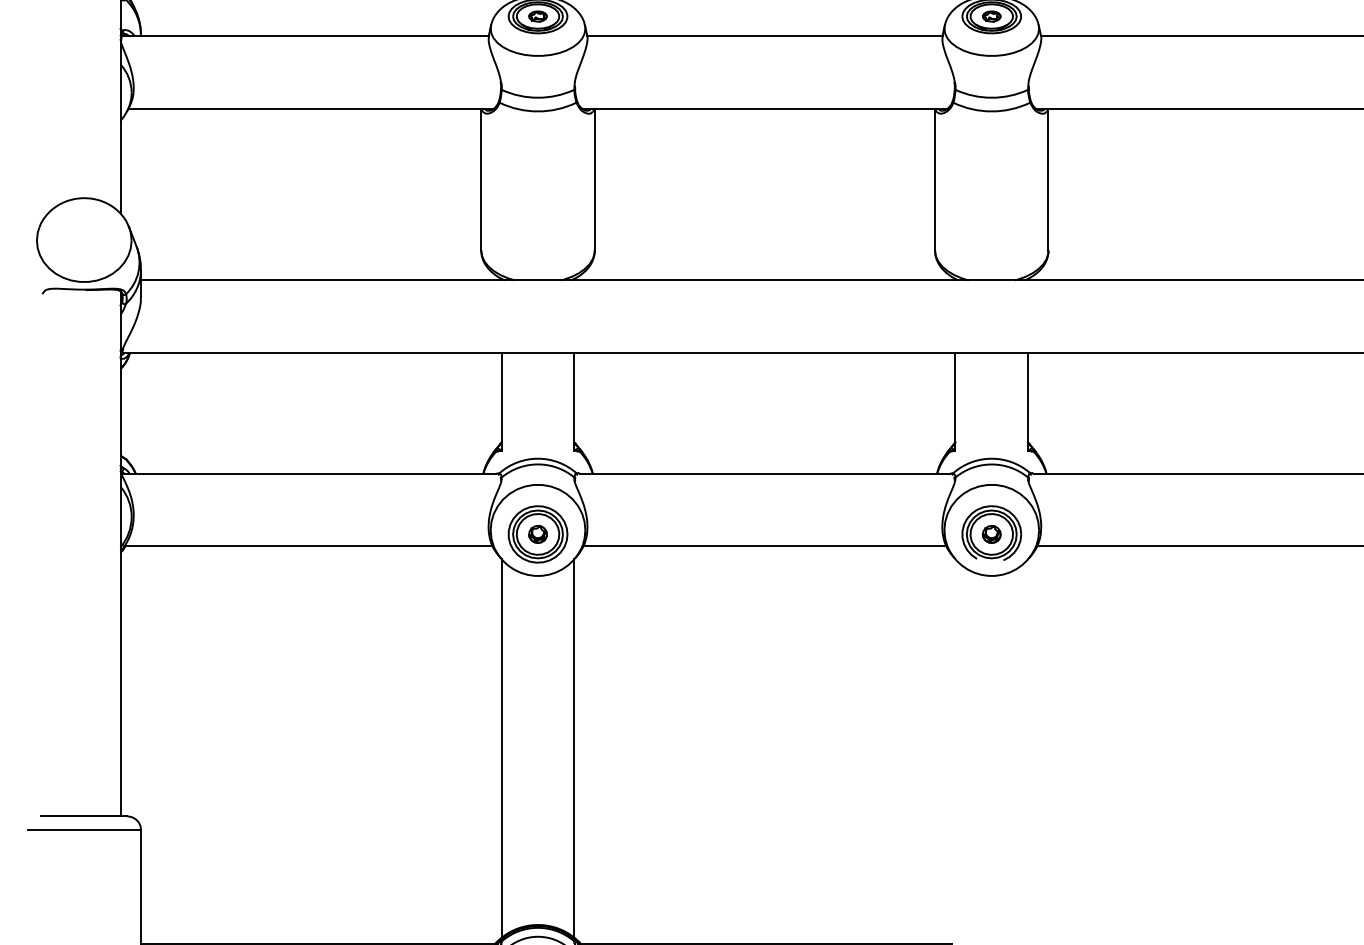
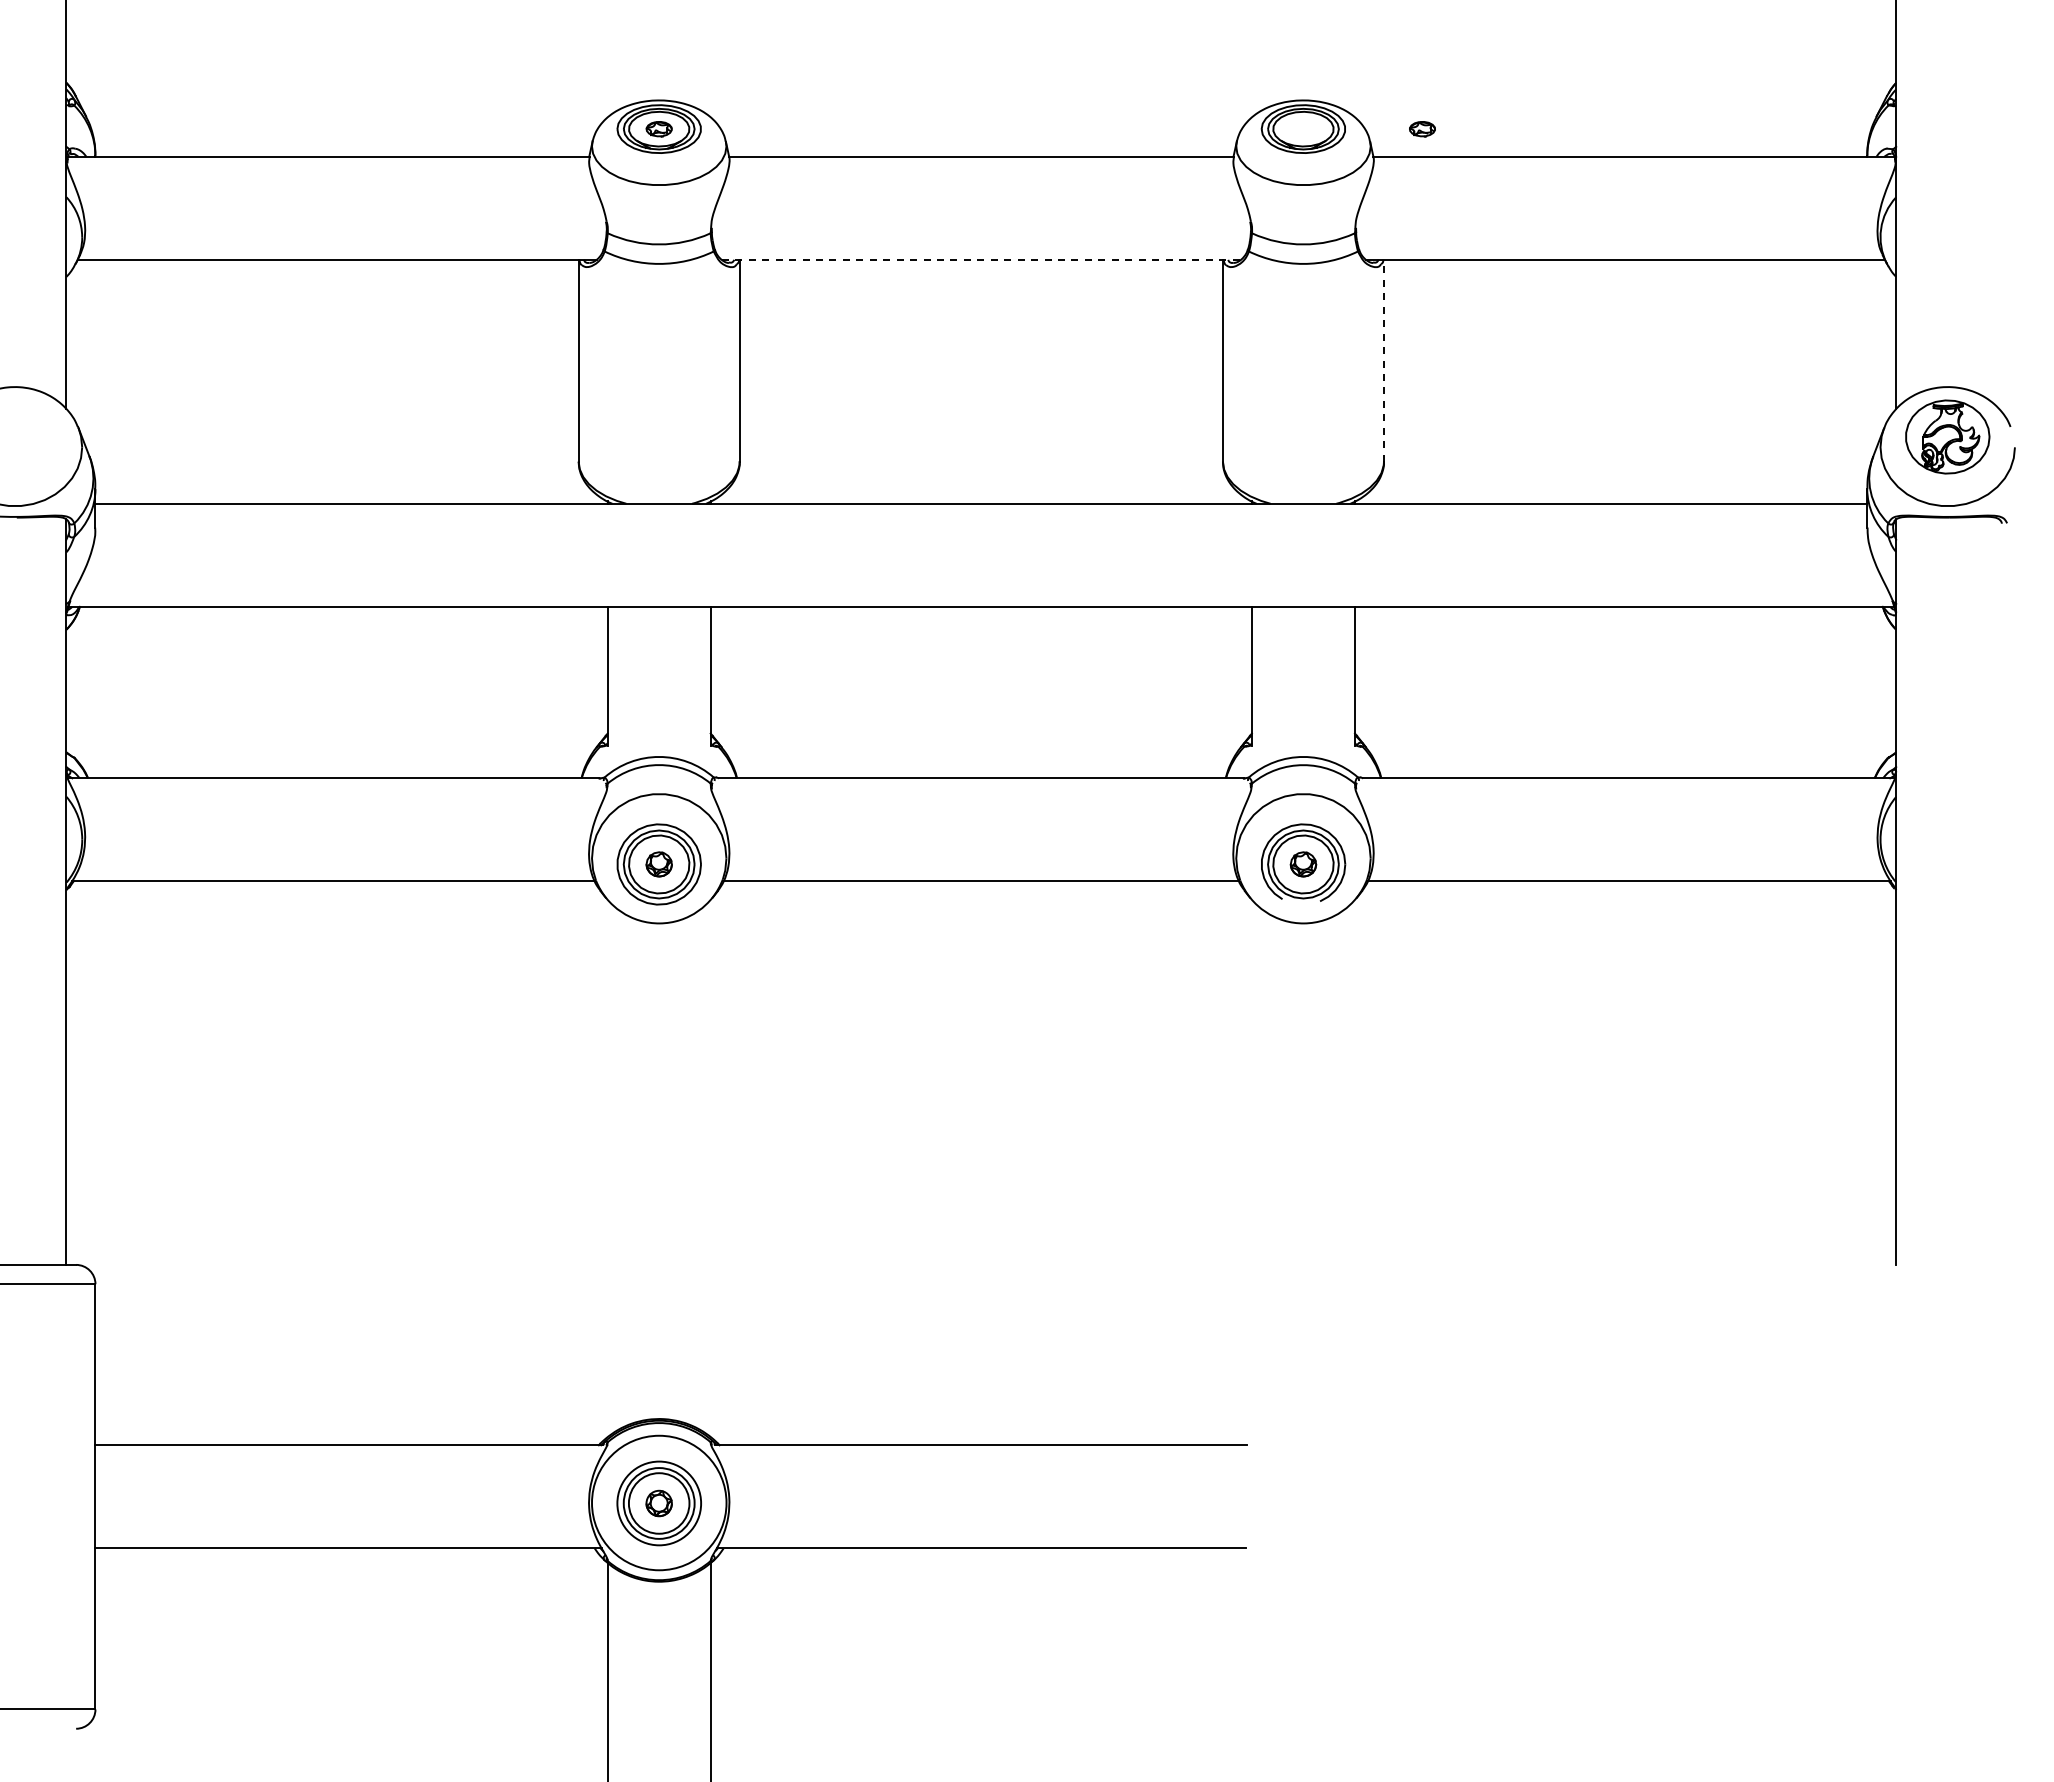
part: (991, 16) -> (1422, 129), moved
line: (765, 108) -> (981, 259), solid -> dashed
line: (1048, 179) -> (1383, 360), solid -> dashed
line: (501, 748) -> (607, 1168), removed
line: (574, 748) -> (710, 1168), removed

